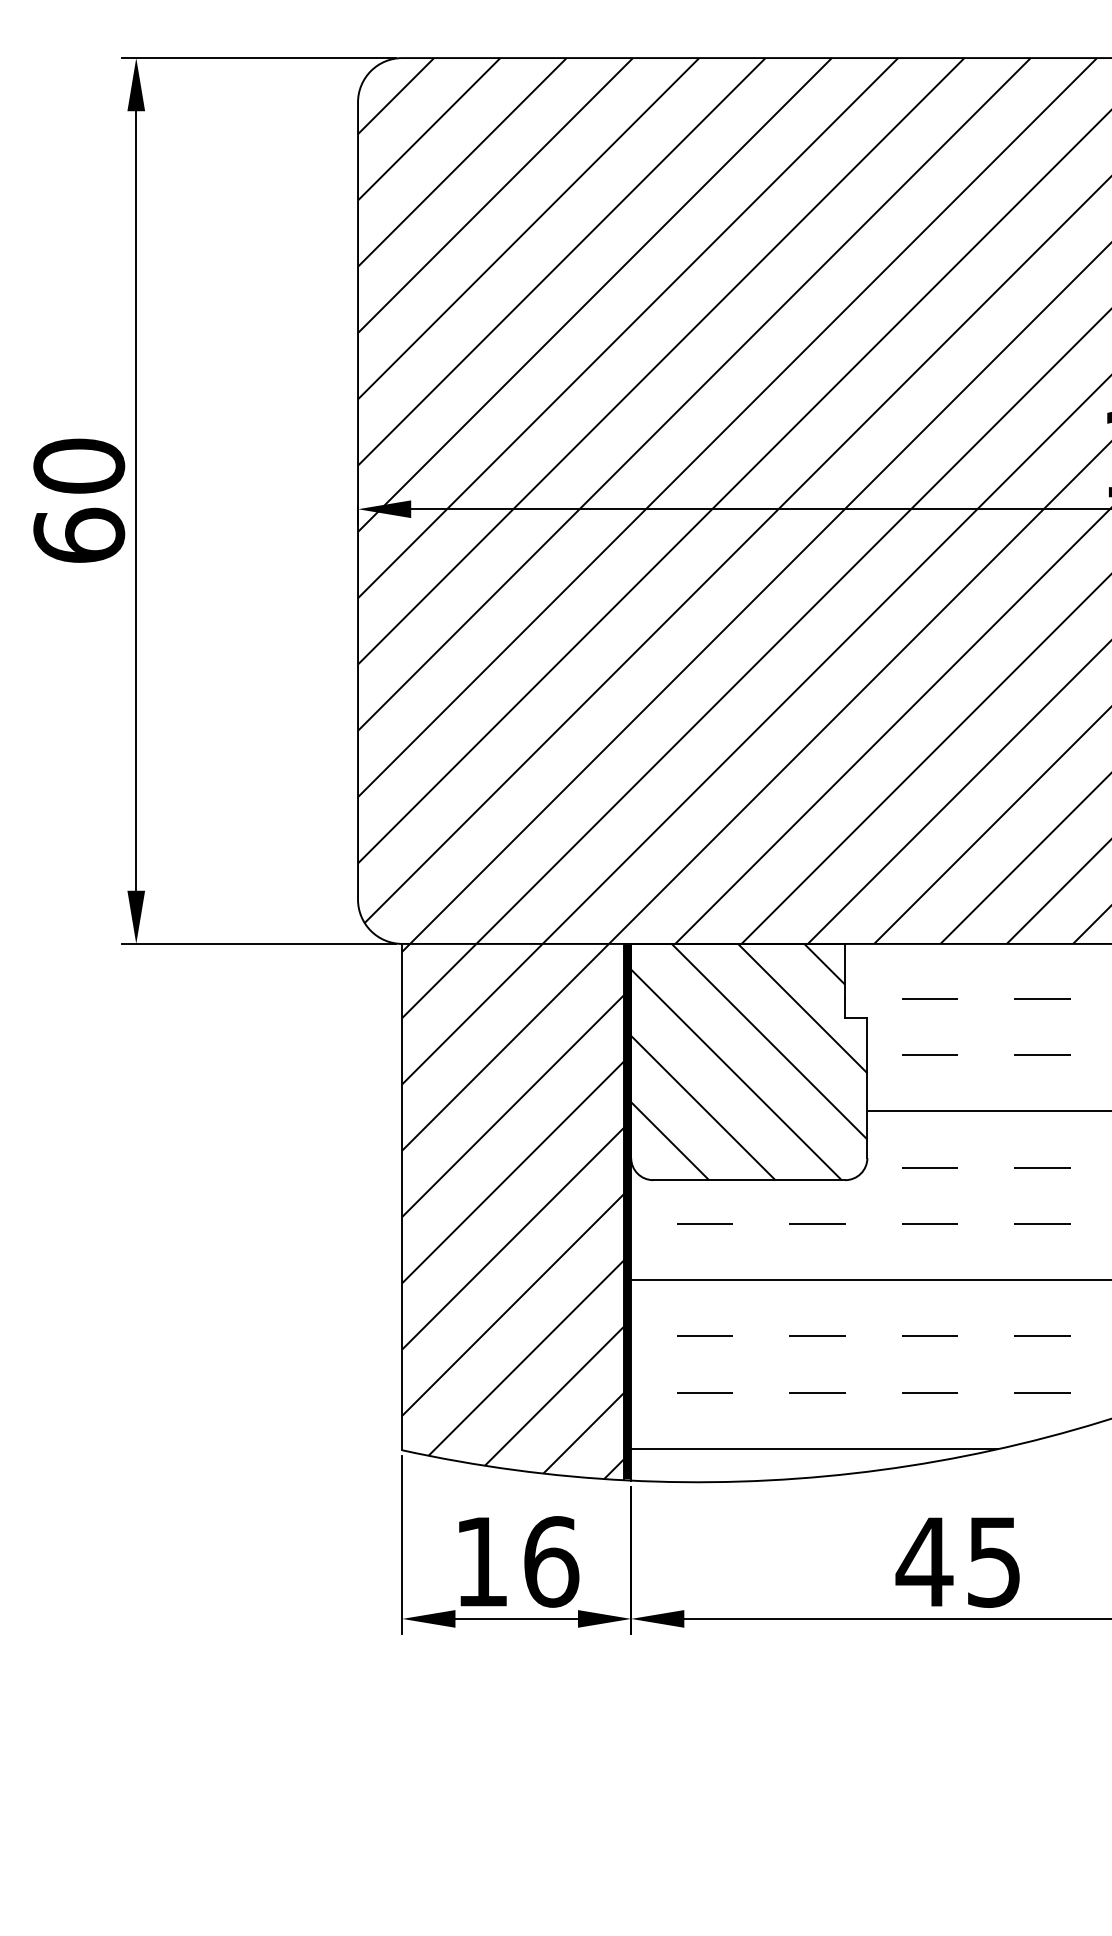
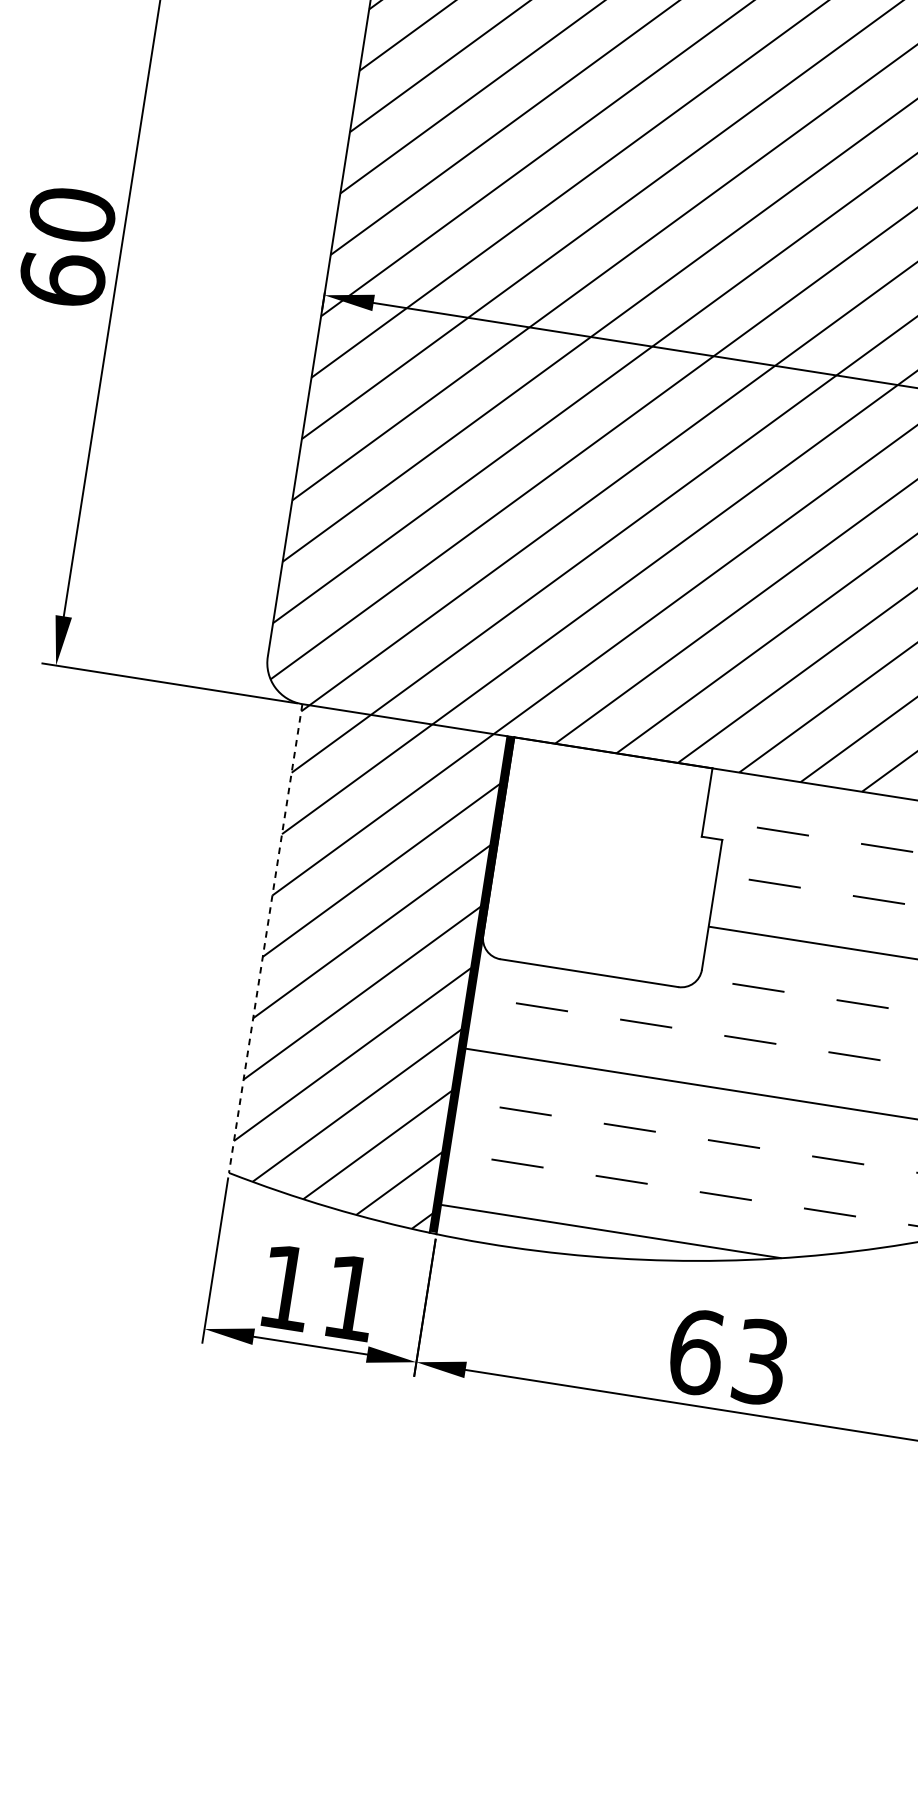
hatch: (749, 1061) -> (606, 863), removed
line: (402, 1197) -> (265, 938), solid -> dashed
text: (551, 1561) -> (350, 1297), 16 -> 11
text: (957, 1561) -> (726, 1356), 45 -> 63

